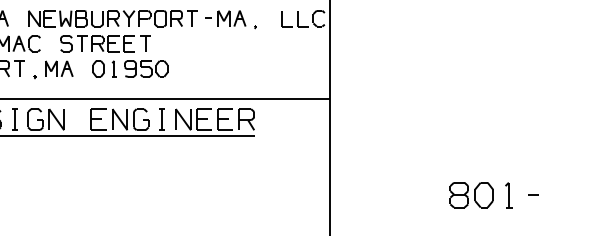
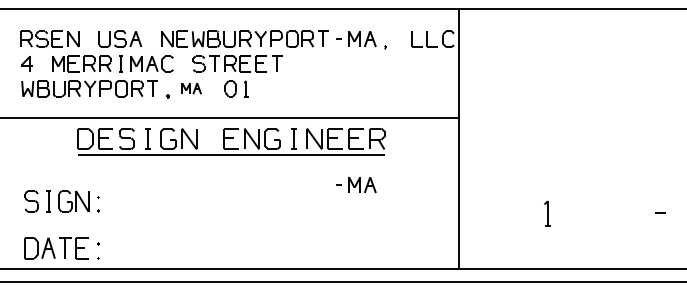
part: (58, 68) -> (191, 88), size x0.7
part: (145, 68) -> (277, 88), removed
part: (225, 166) -> (356, 185), added
part: (471, 195) -> (598, 213), removed
part: (508, 195) -> (547, 213), moved

